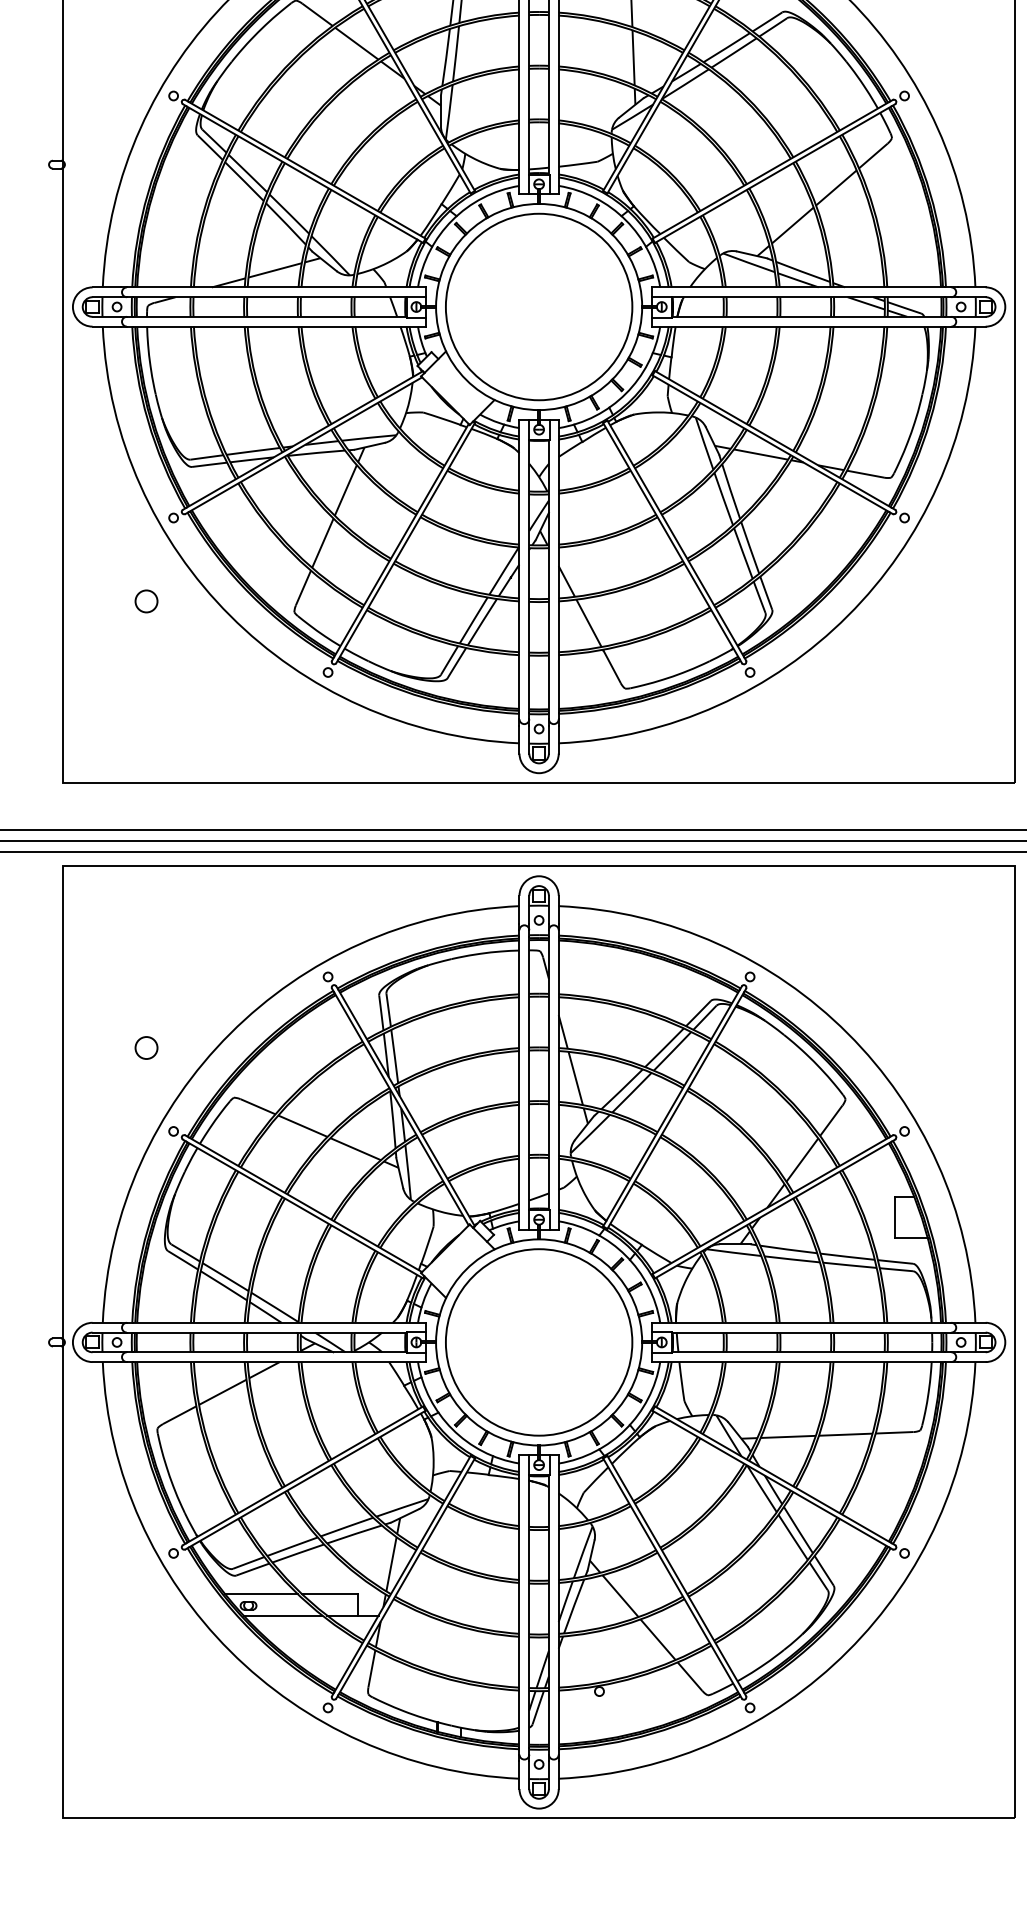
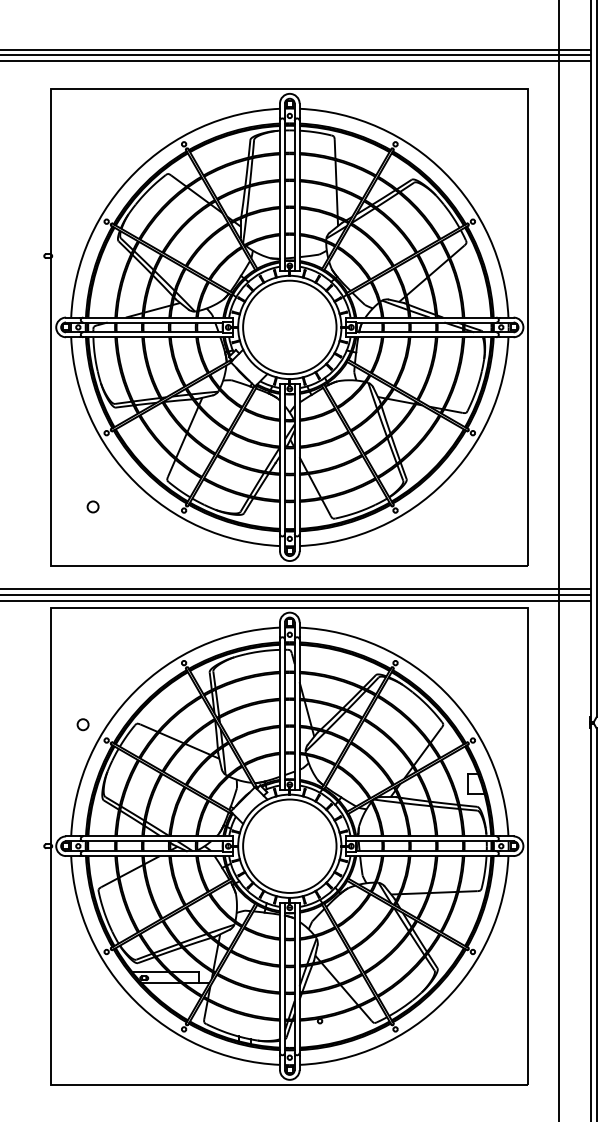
circle: (145, 600) -> (92, 506), moved
circle: (145, 1047) -> (82, 724), moved

